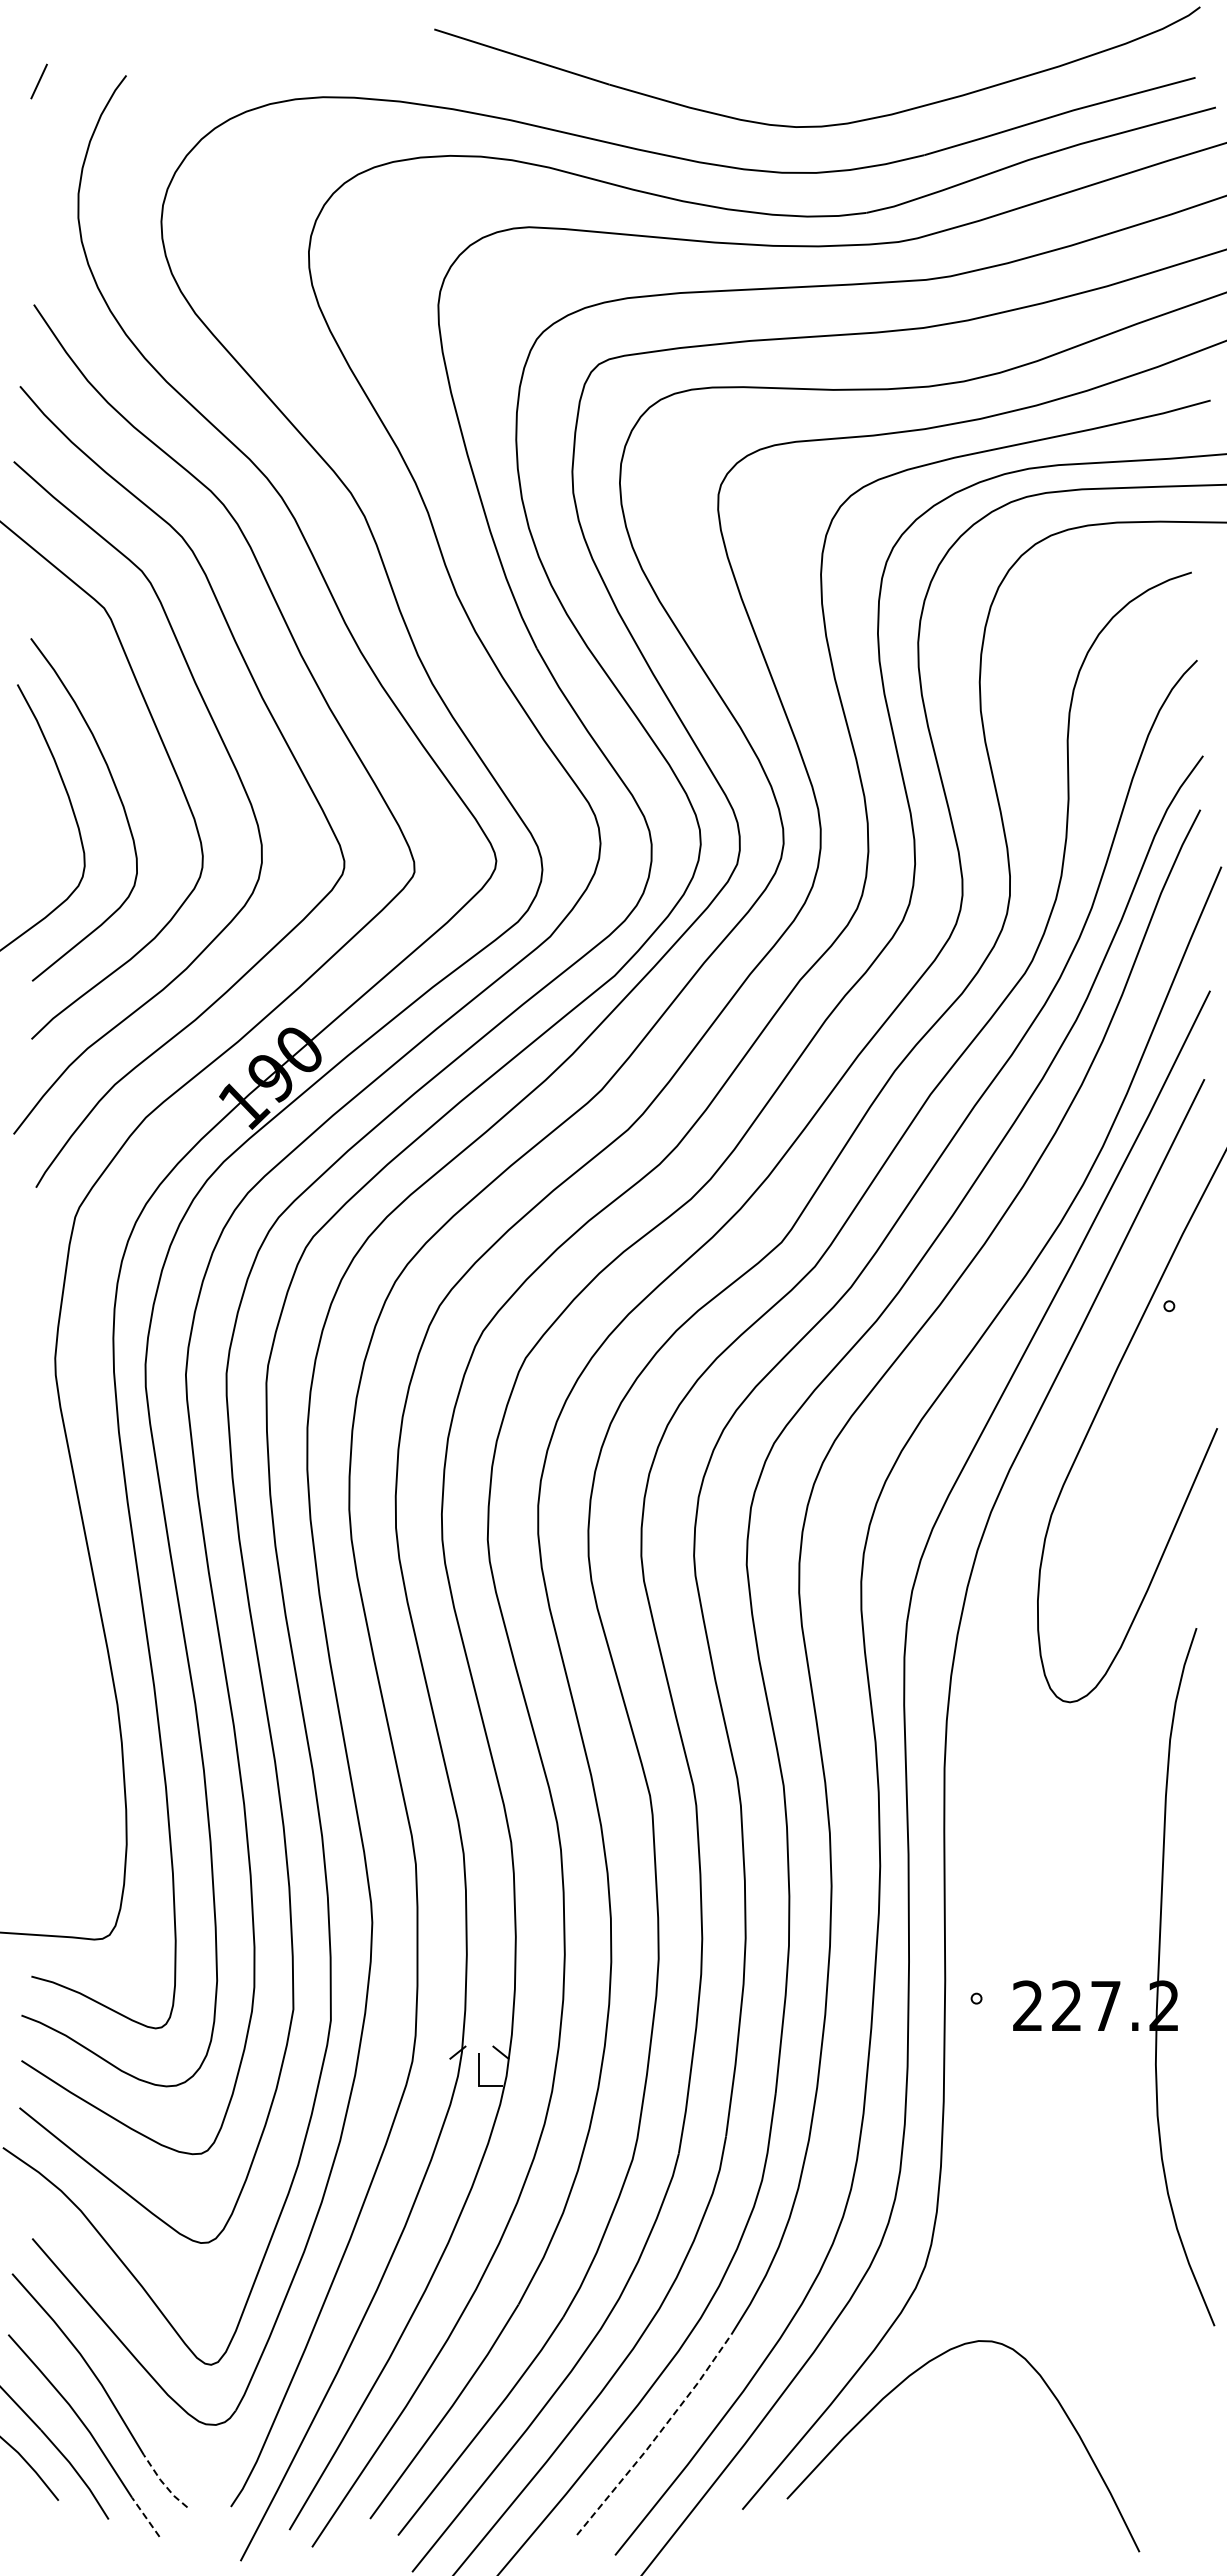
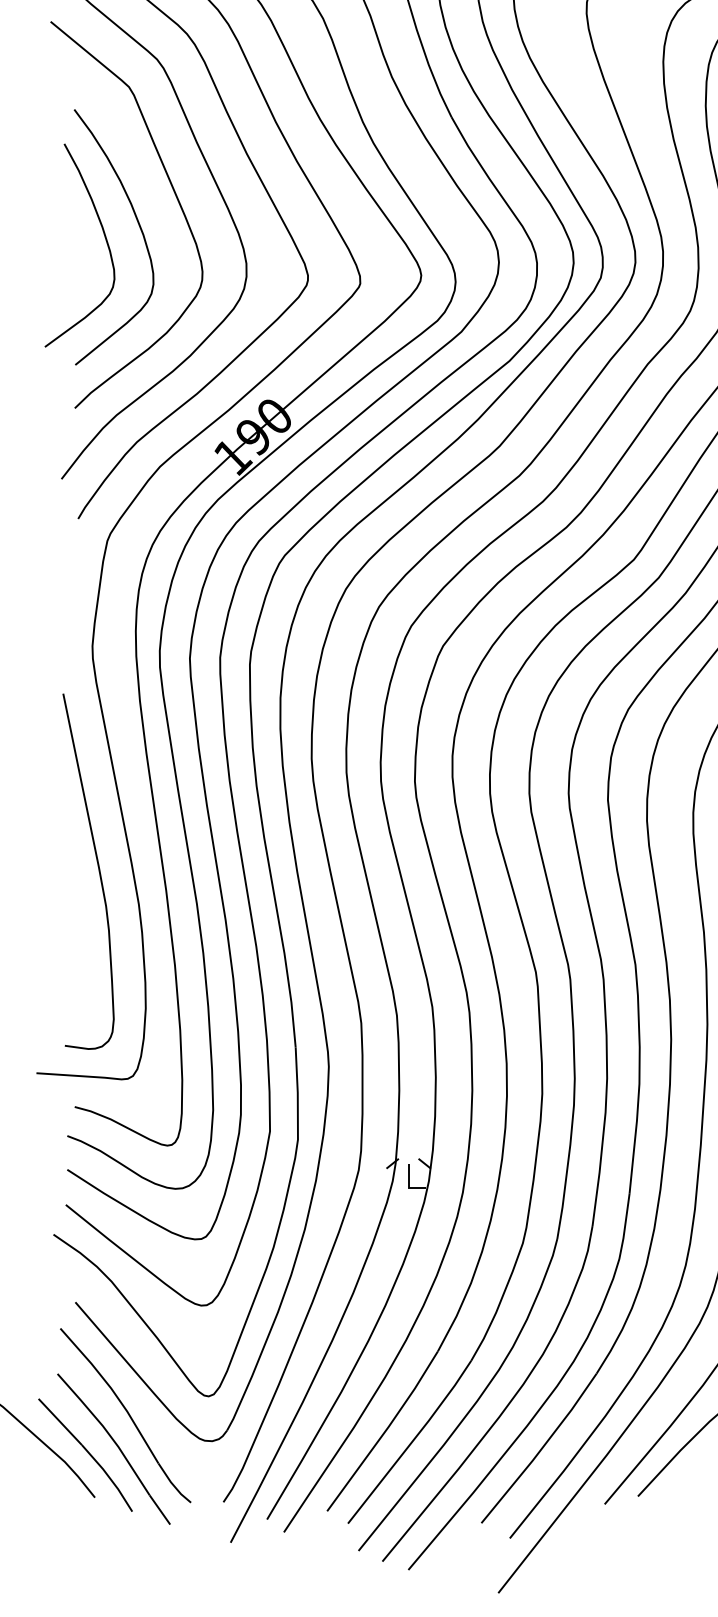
curve: (63, 1659) -> (98, 870), added
line: (657, 2436) -> (541, 1449), dashed -> solid
line: (162, 2482) -> (172, 1484), dashed -> solid
line: (145, 2517) -> (159, 1510), dashed -> solid

